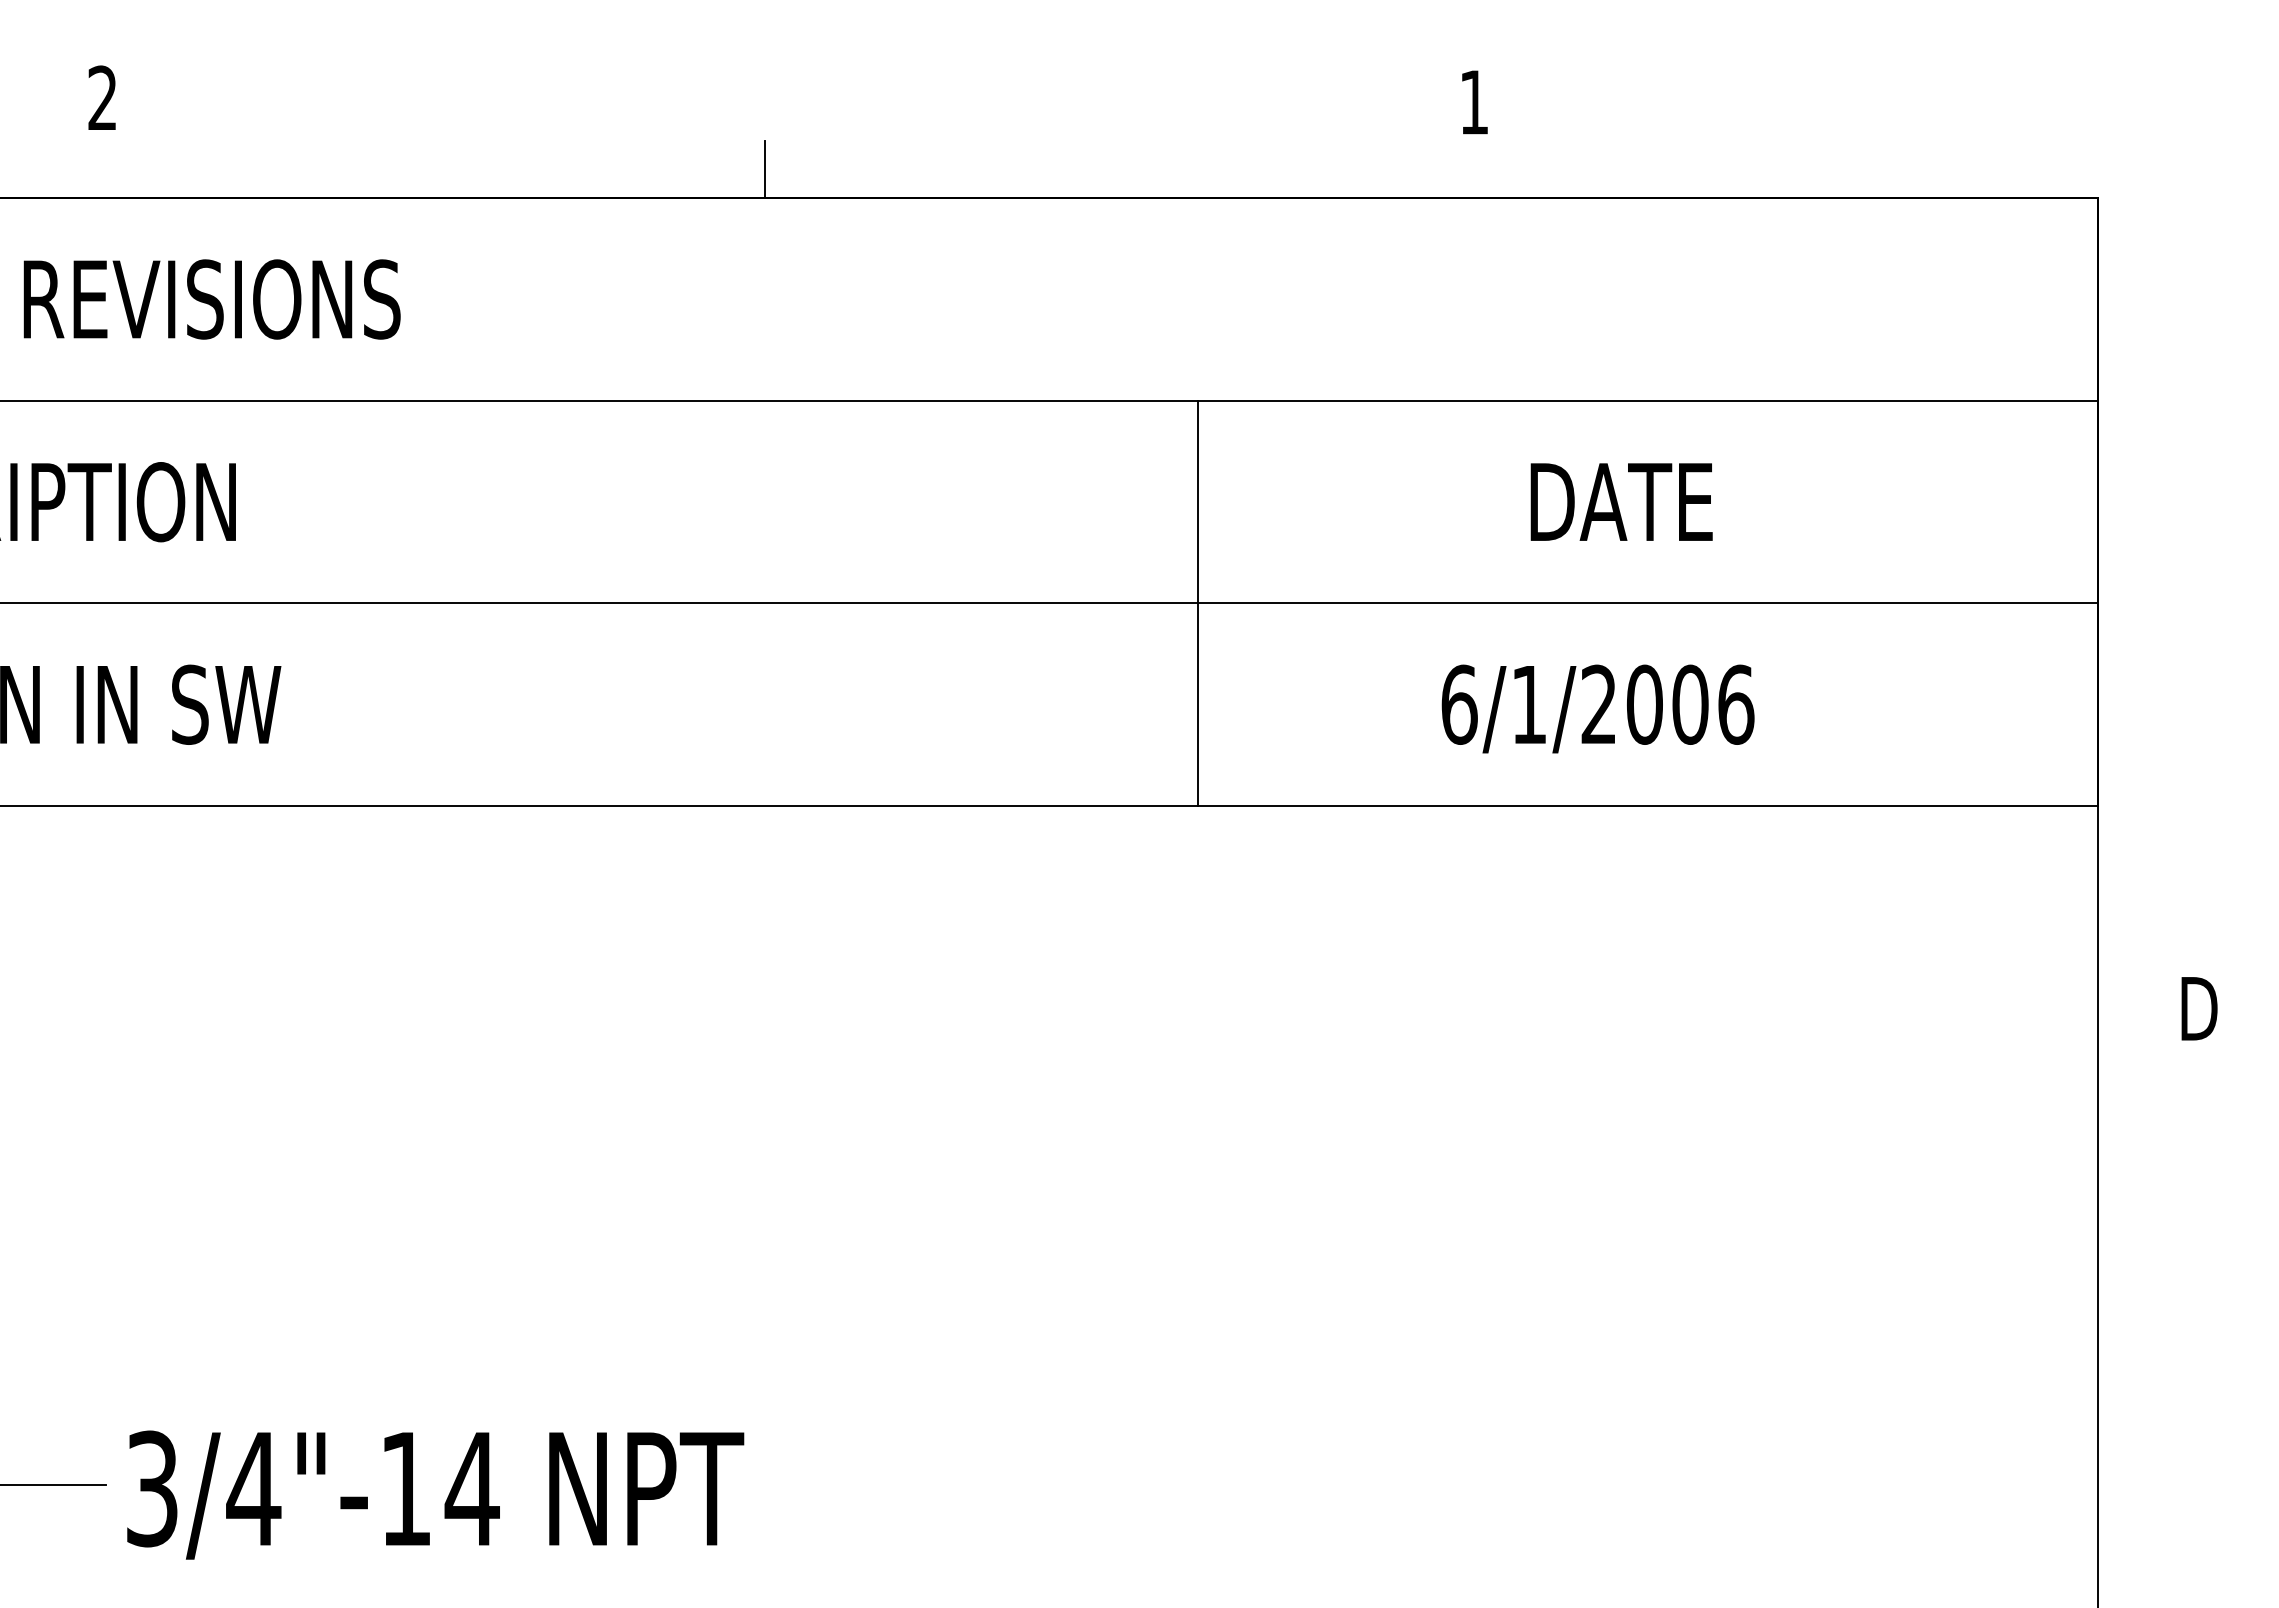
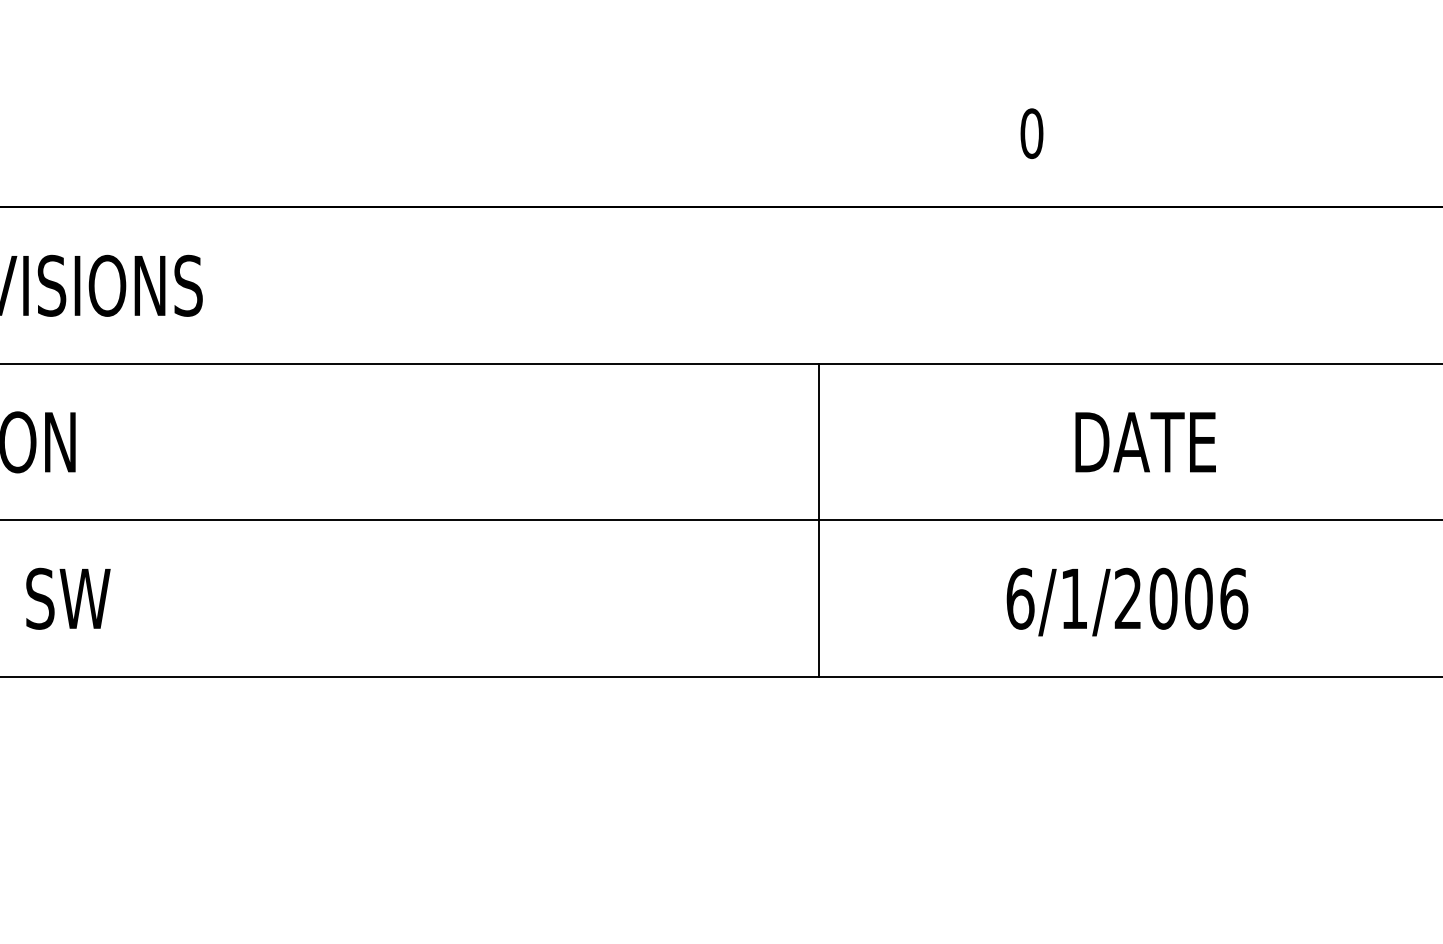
text: (1474, 102) -> (1032, 133), 1 -> 0
line: (765, 168) -> (484, 184), removed

